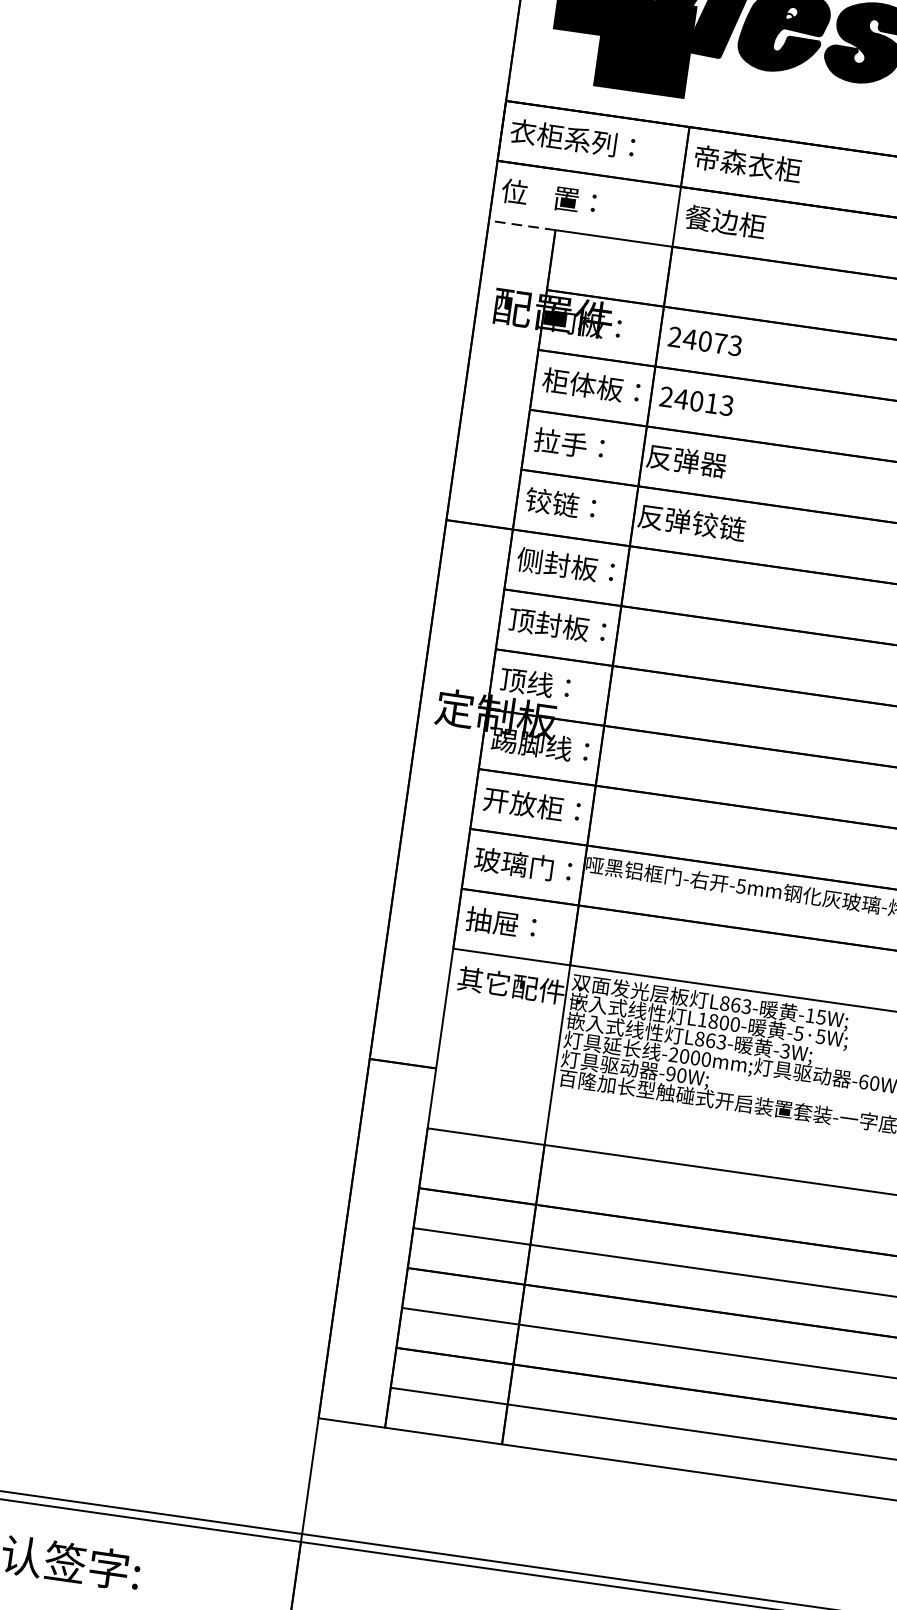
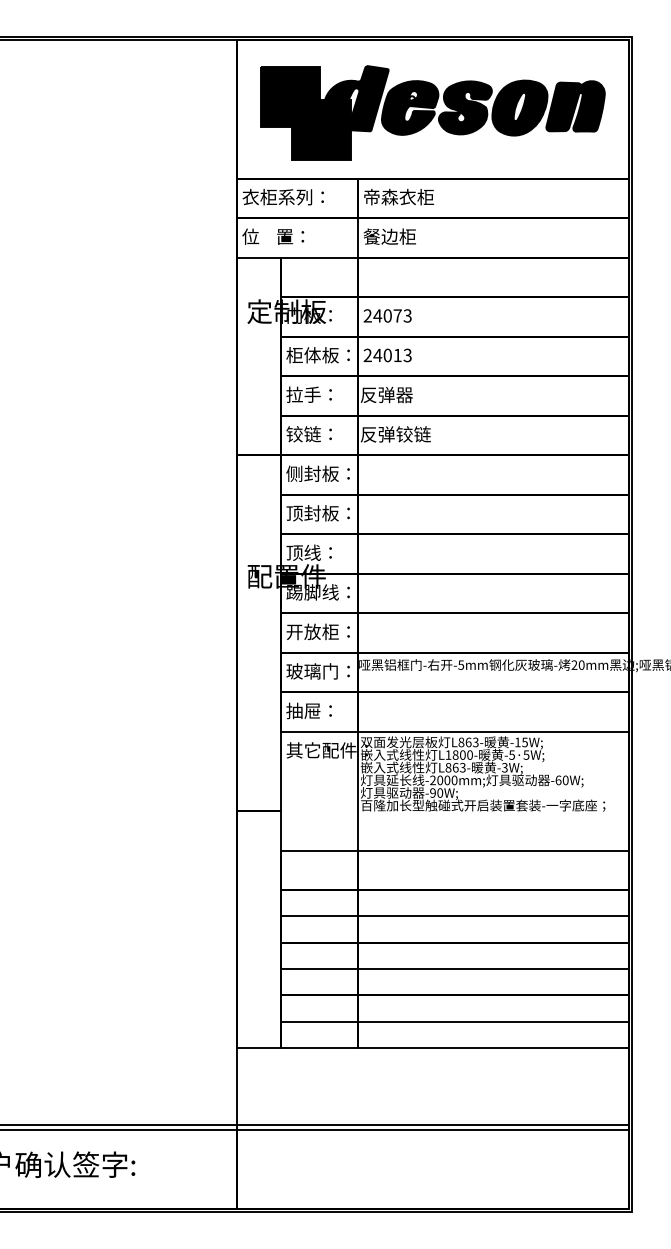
line: (522, 225) -> (258, 257), dashed -> solid
text: (552, 312) -> (286, 311), 配置件 -> 定制板
text: (495, 714) -> (286, 576), 定制板 -> 配置件

